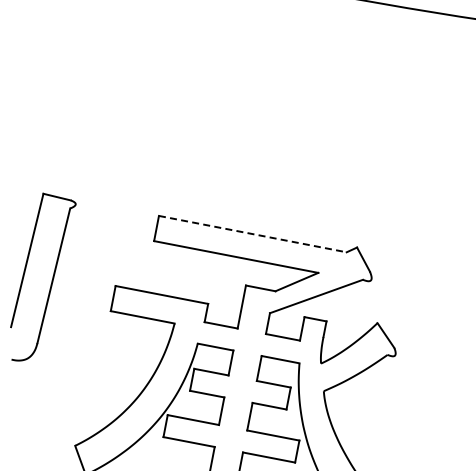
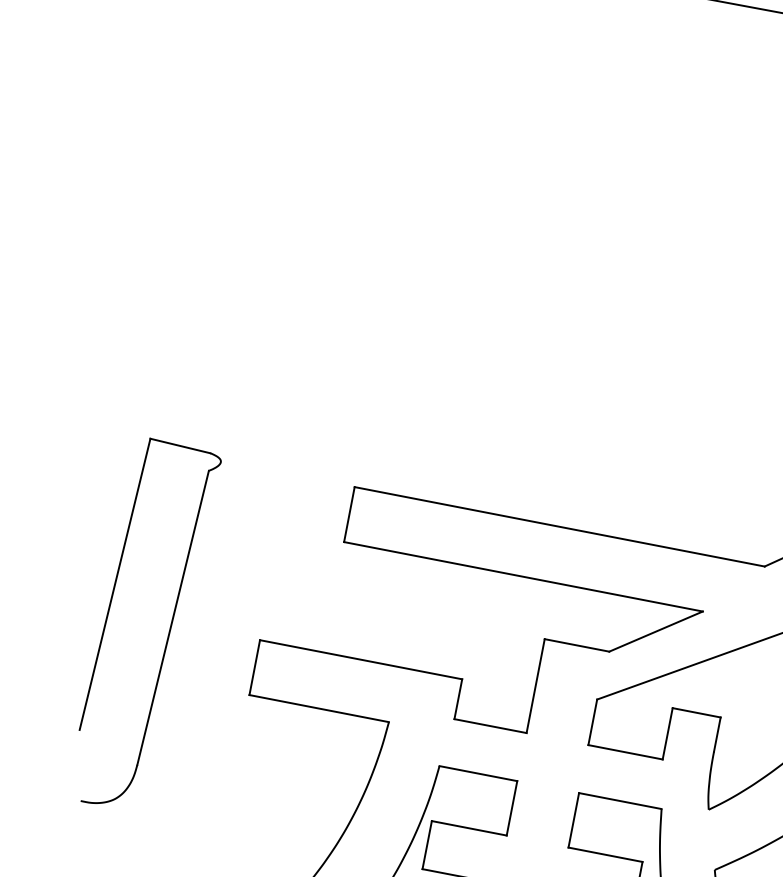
line: (252, 234) -> (558, 527), dashed -> solid
part: (51, 280) -> (167, 628), moved

